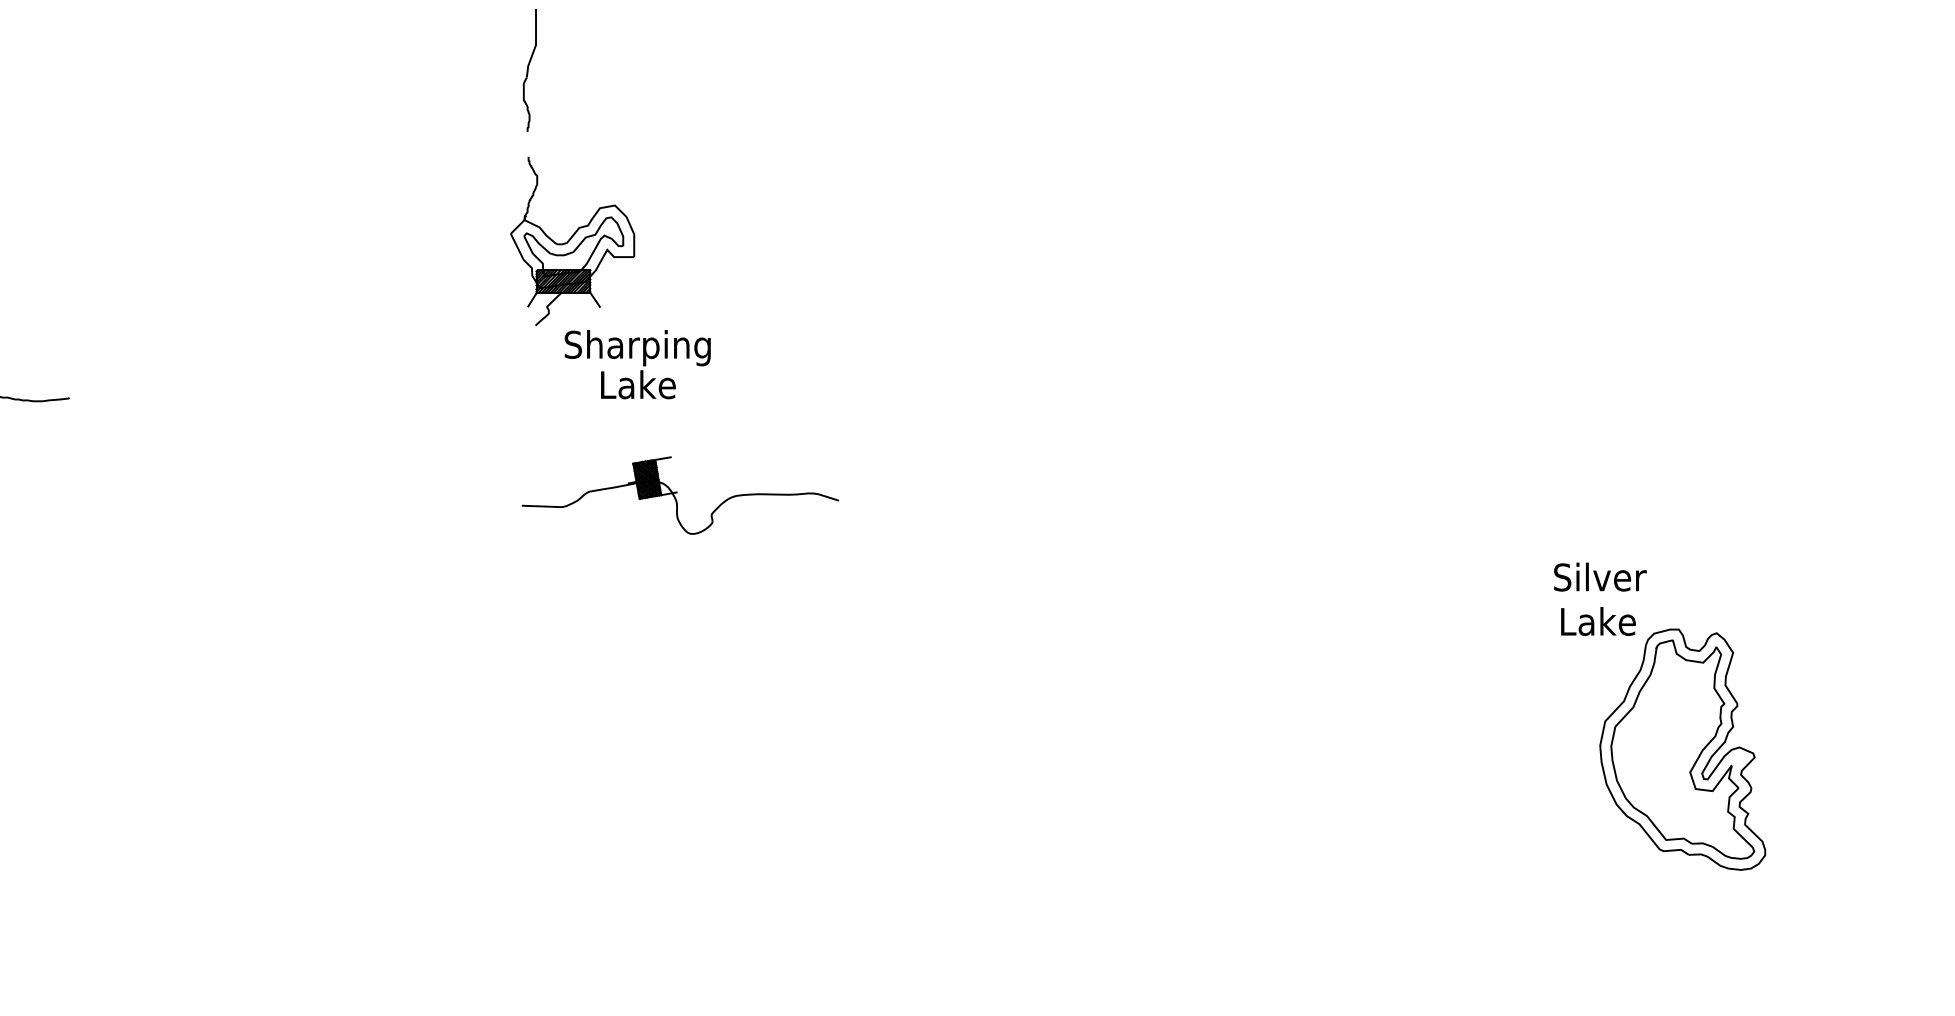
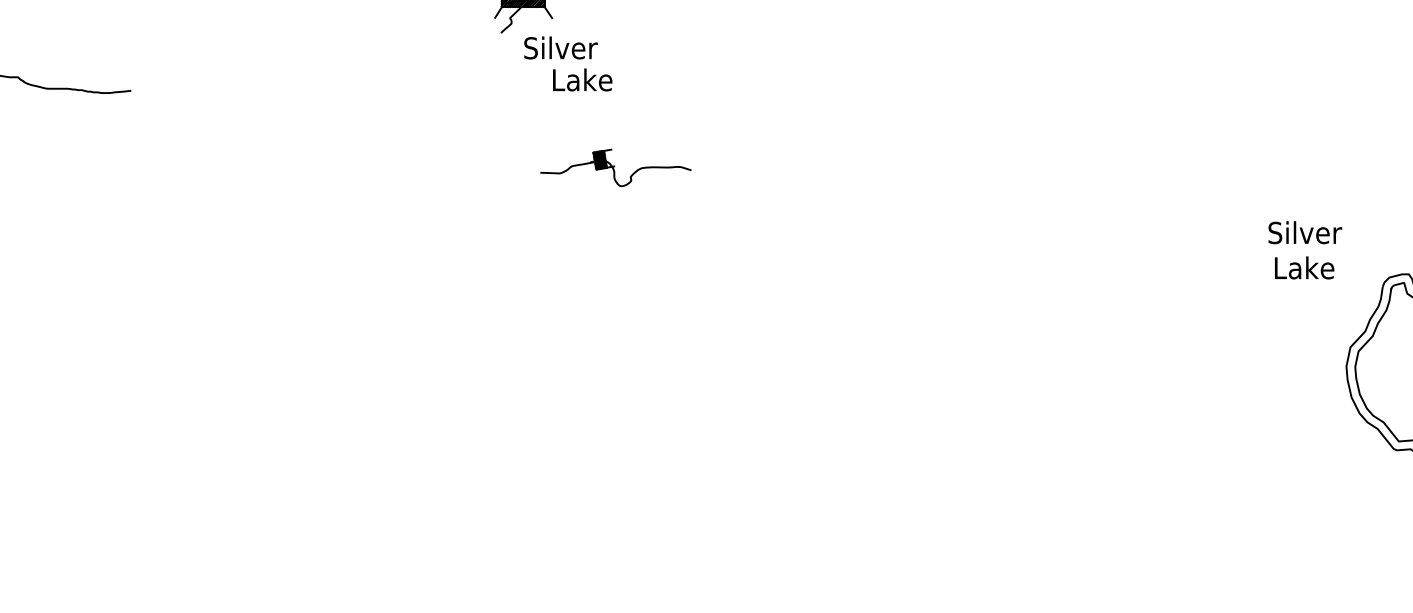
text: (648, 348) -> (590, 51), Sharping -> Silver
part: (679, 495) -> (615, 167), size x0.6
text: (1600, 576) -> (1305, 232), moved
text: (1598, 621) -> (1304, 267), moved

